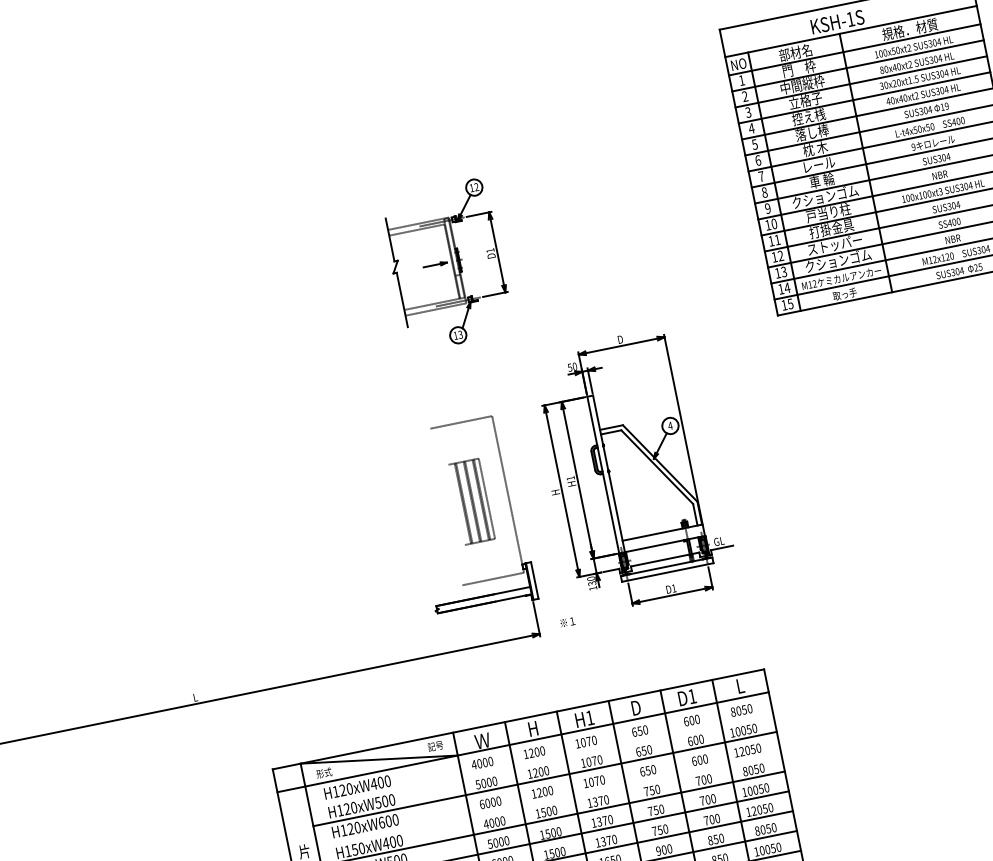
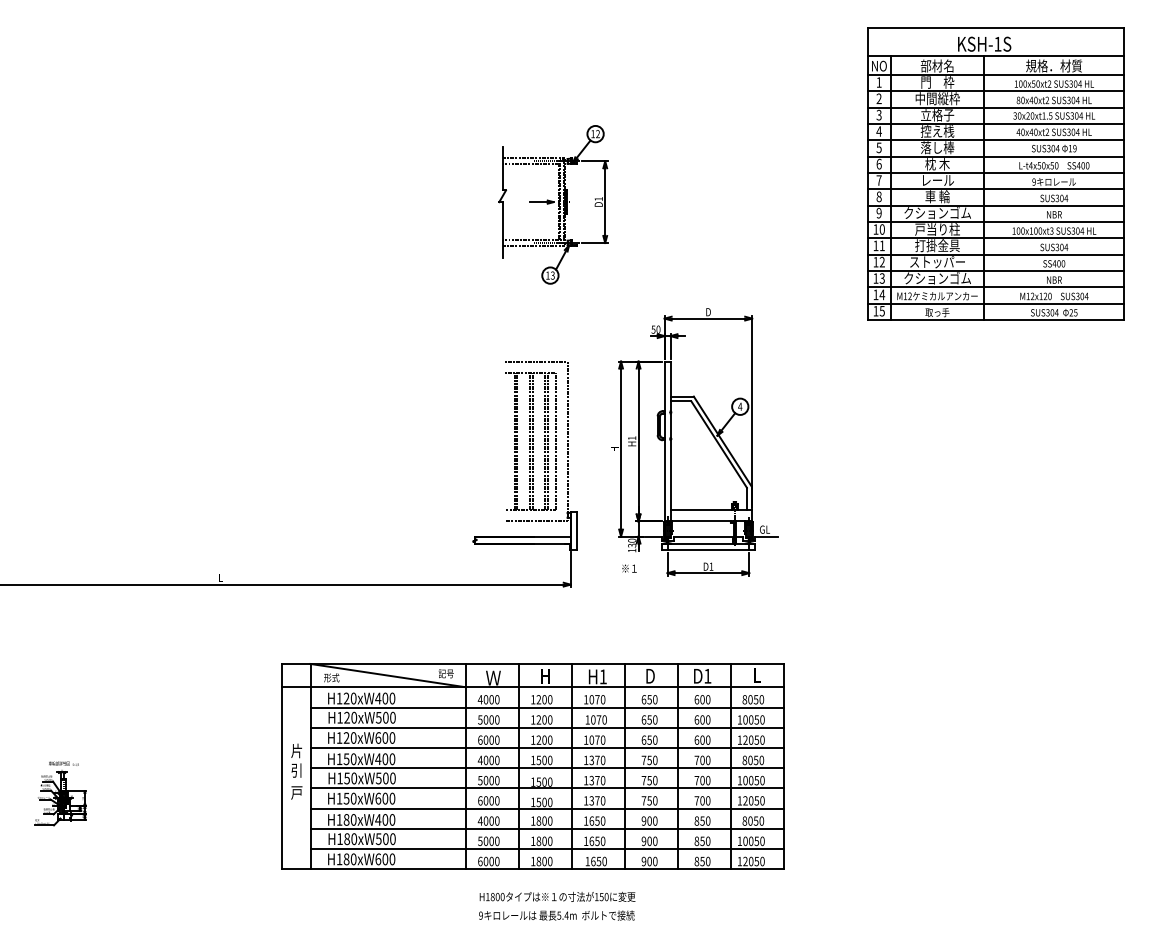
part: (471, 501) -> (530, 441), size x1.67
text: (567, 622) -> (629, 568), moved
line: (540, 759) -> (546, 707), added
line: (548, 798) -> (546, 747), added

